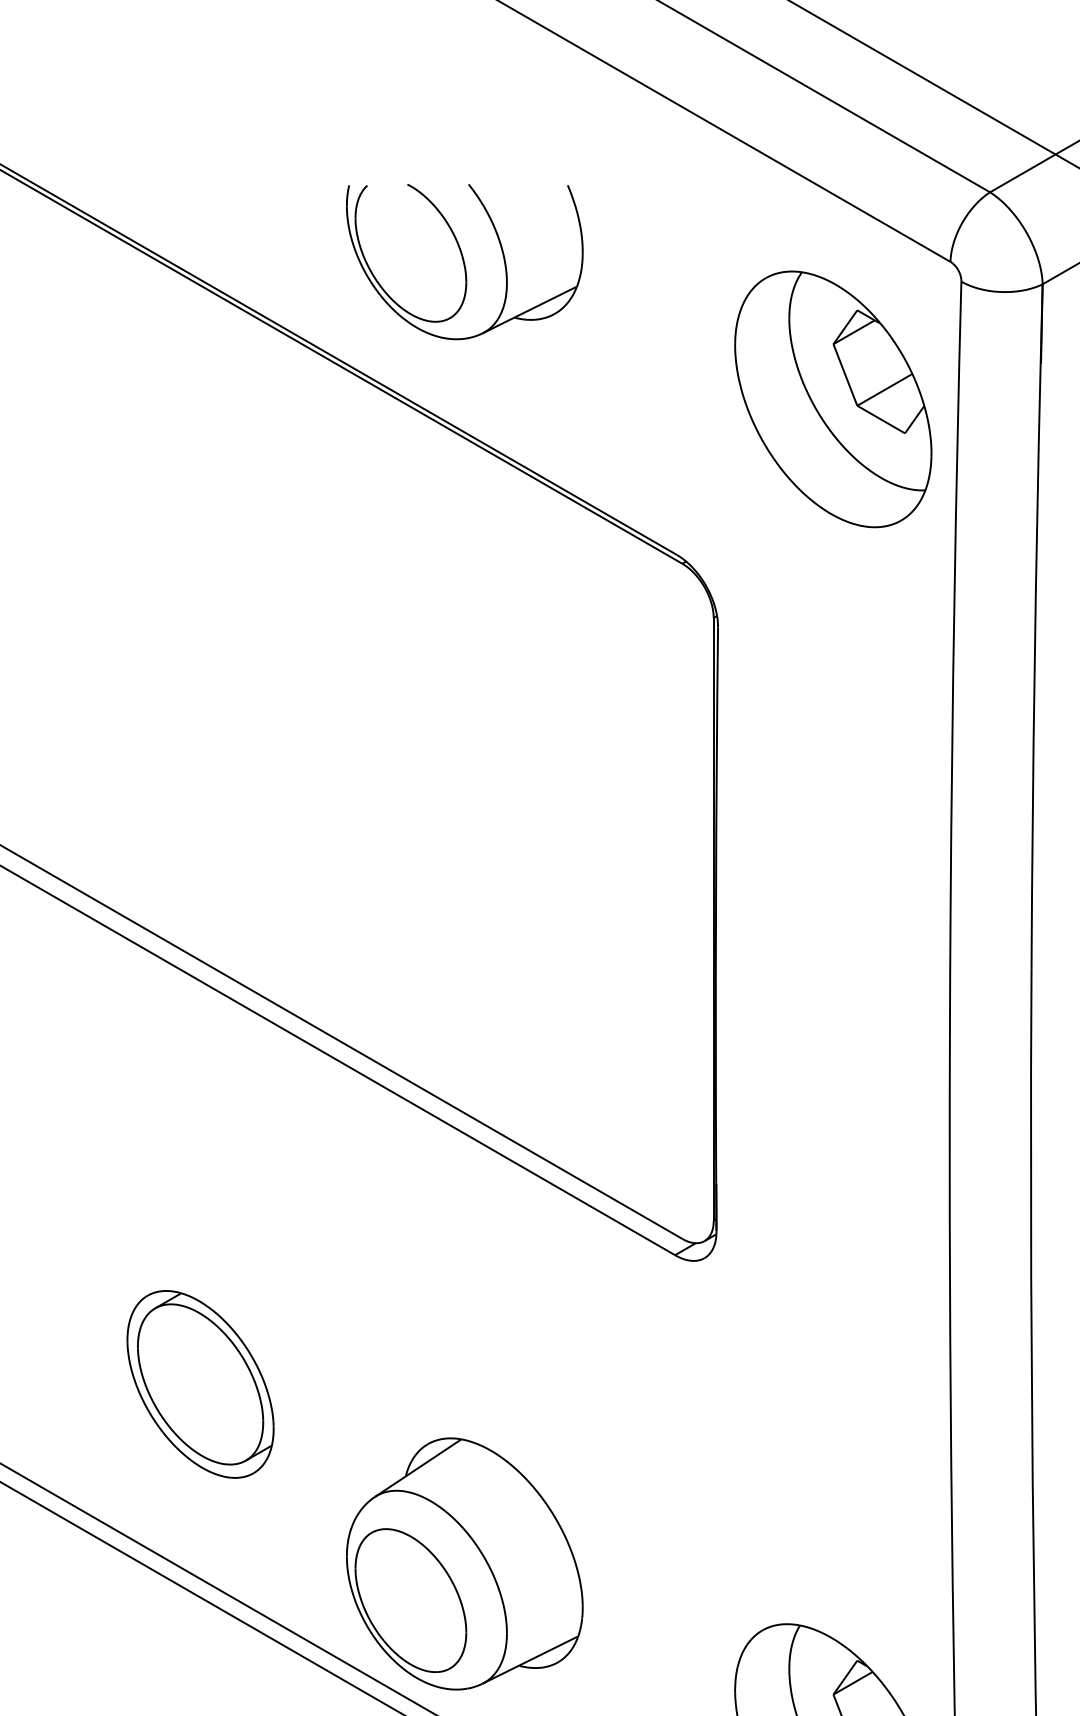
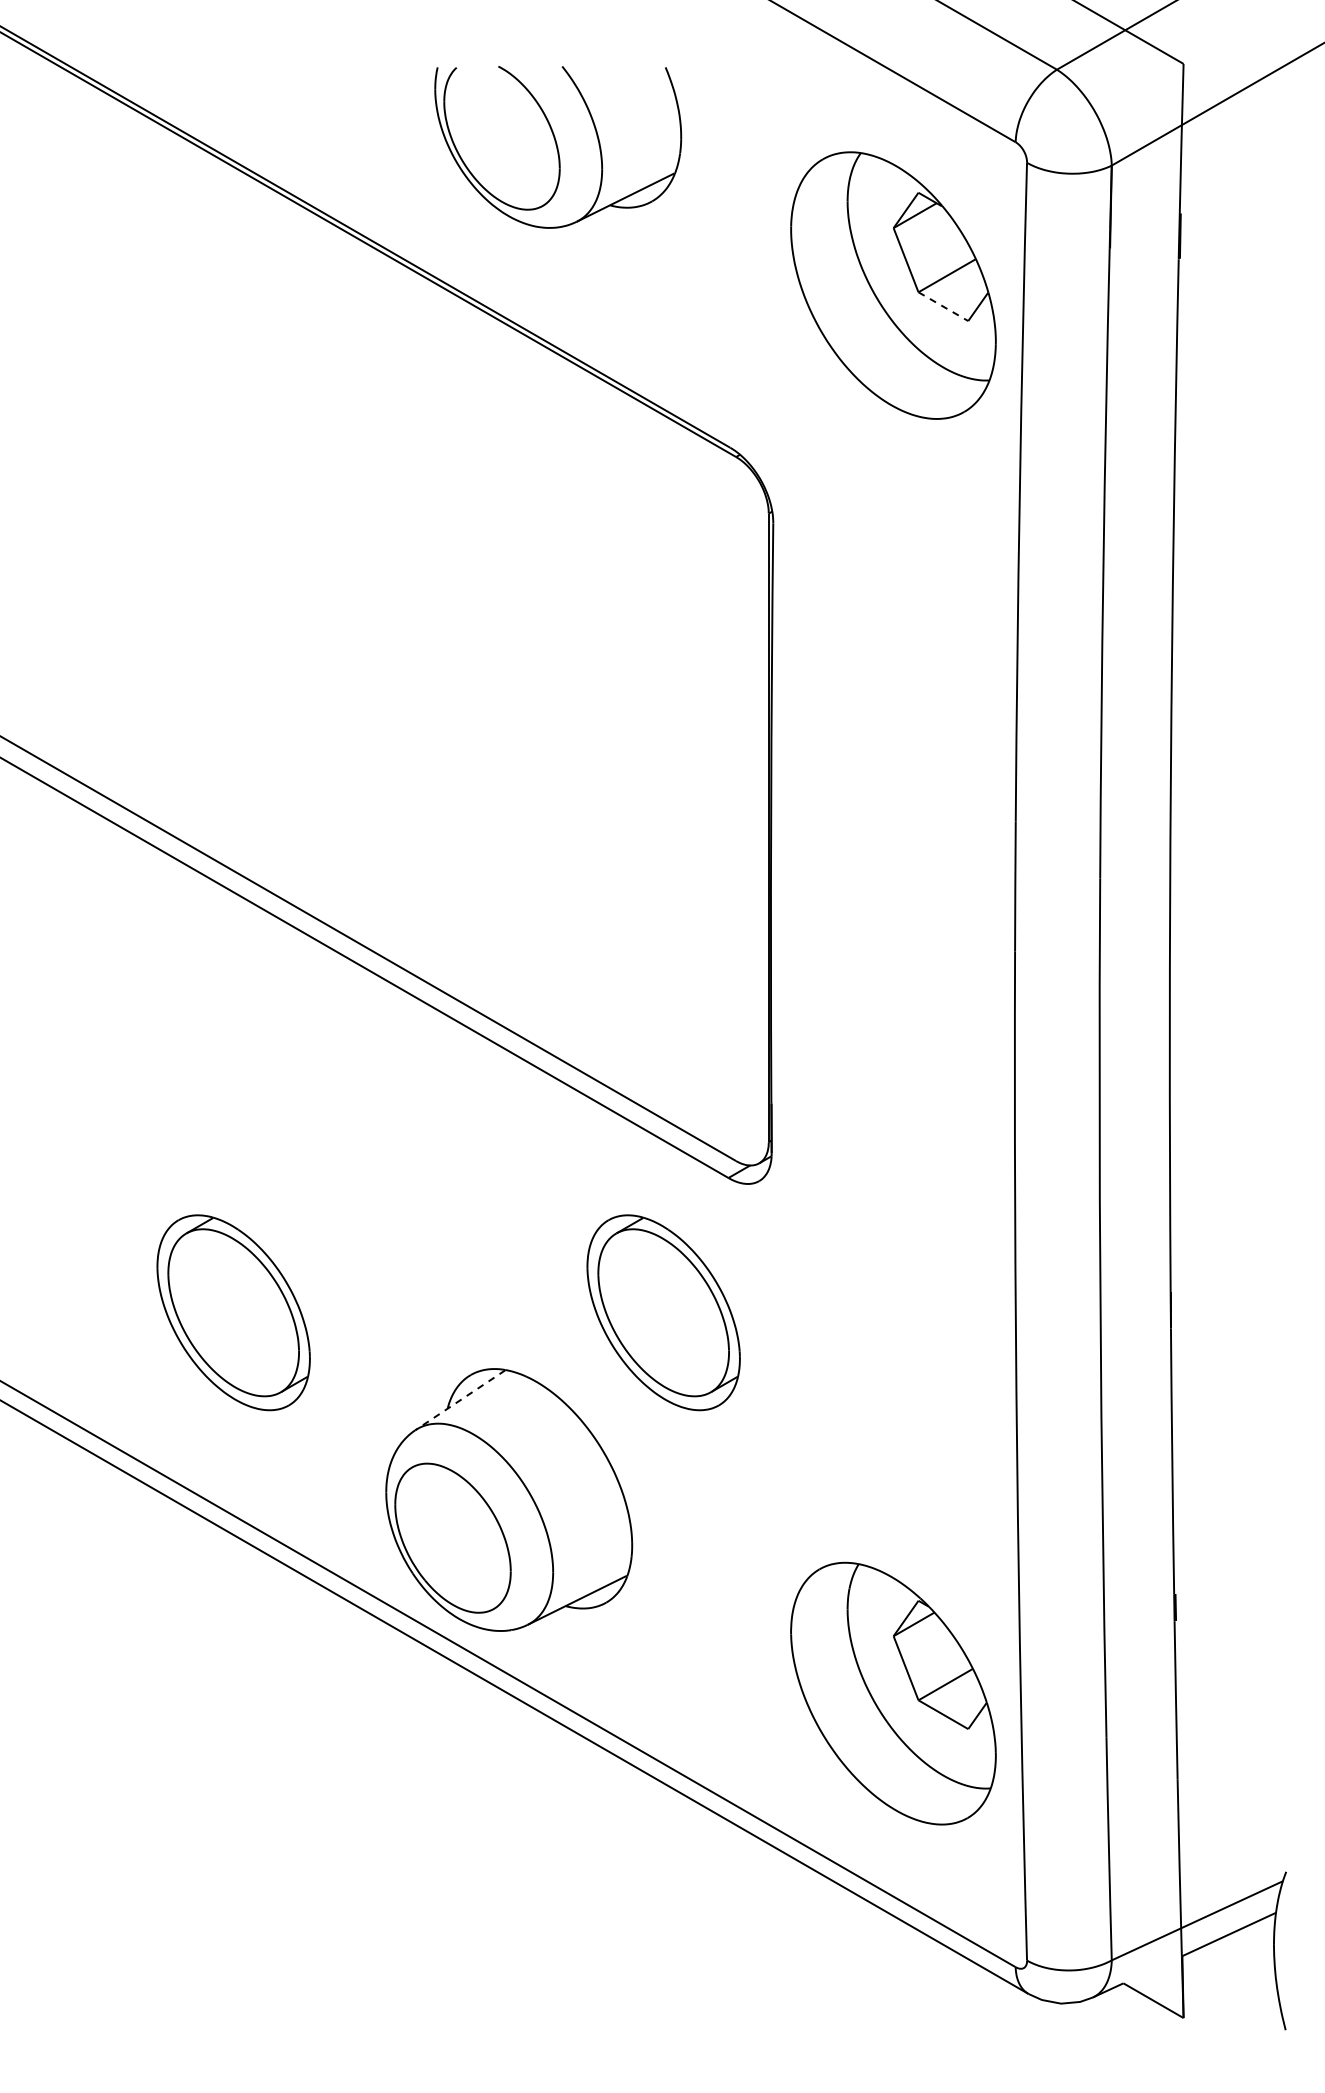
part: (465, 262) -> (558, 147), moved
line: (881, 419) -> (943, 306), solid -> dashed
part: (612, 1384) -> (663, 1312), added
line: (417, 1468) -> (459, 1400), solid -> dashed

